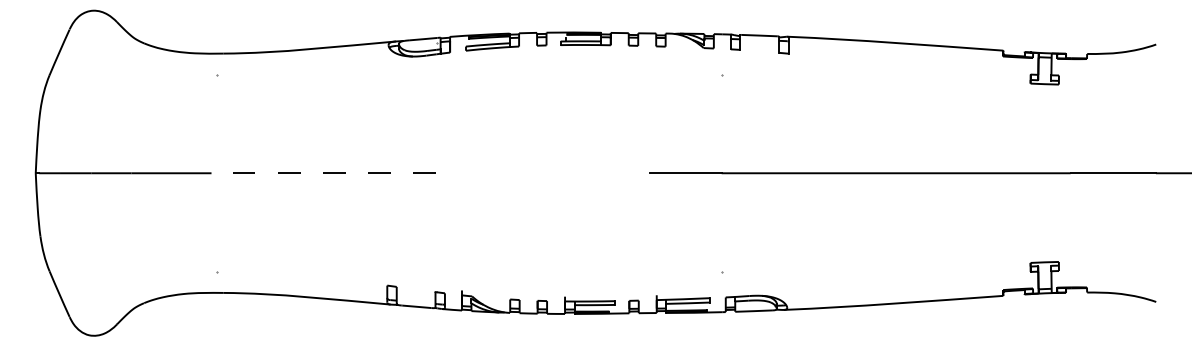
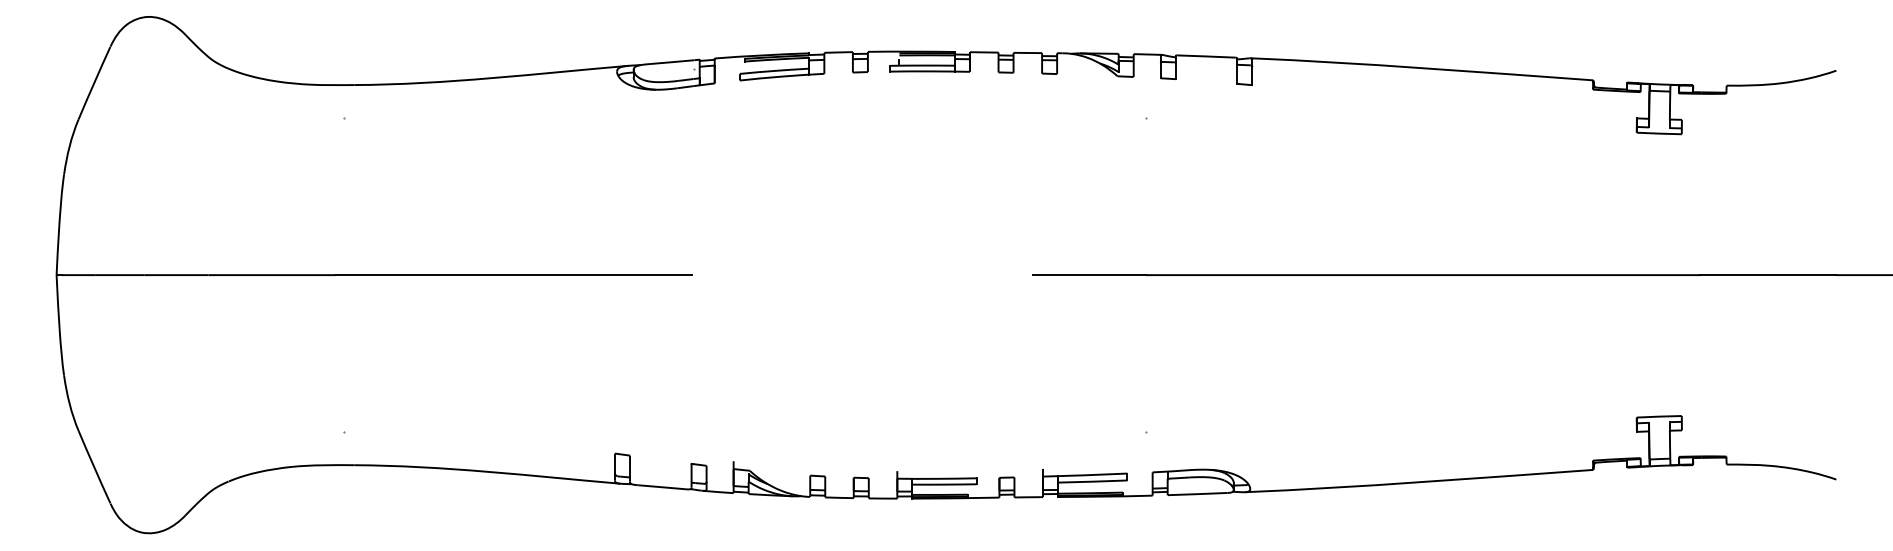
line: (323, 173) -> (513, 275), dashed -> solid

